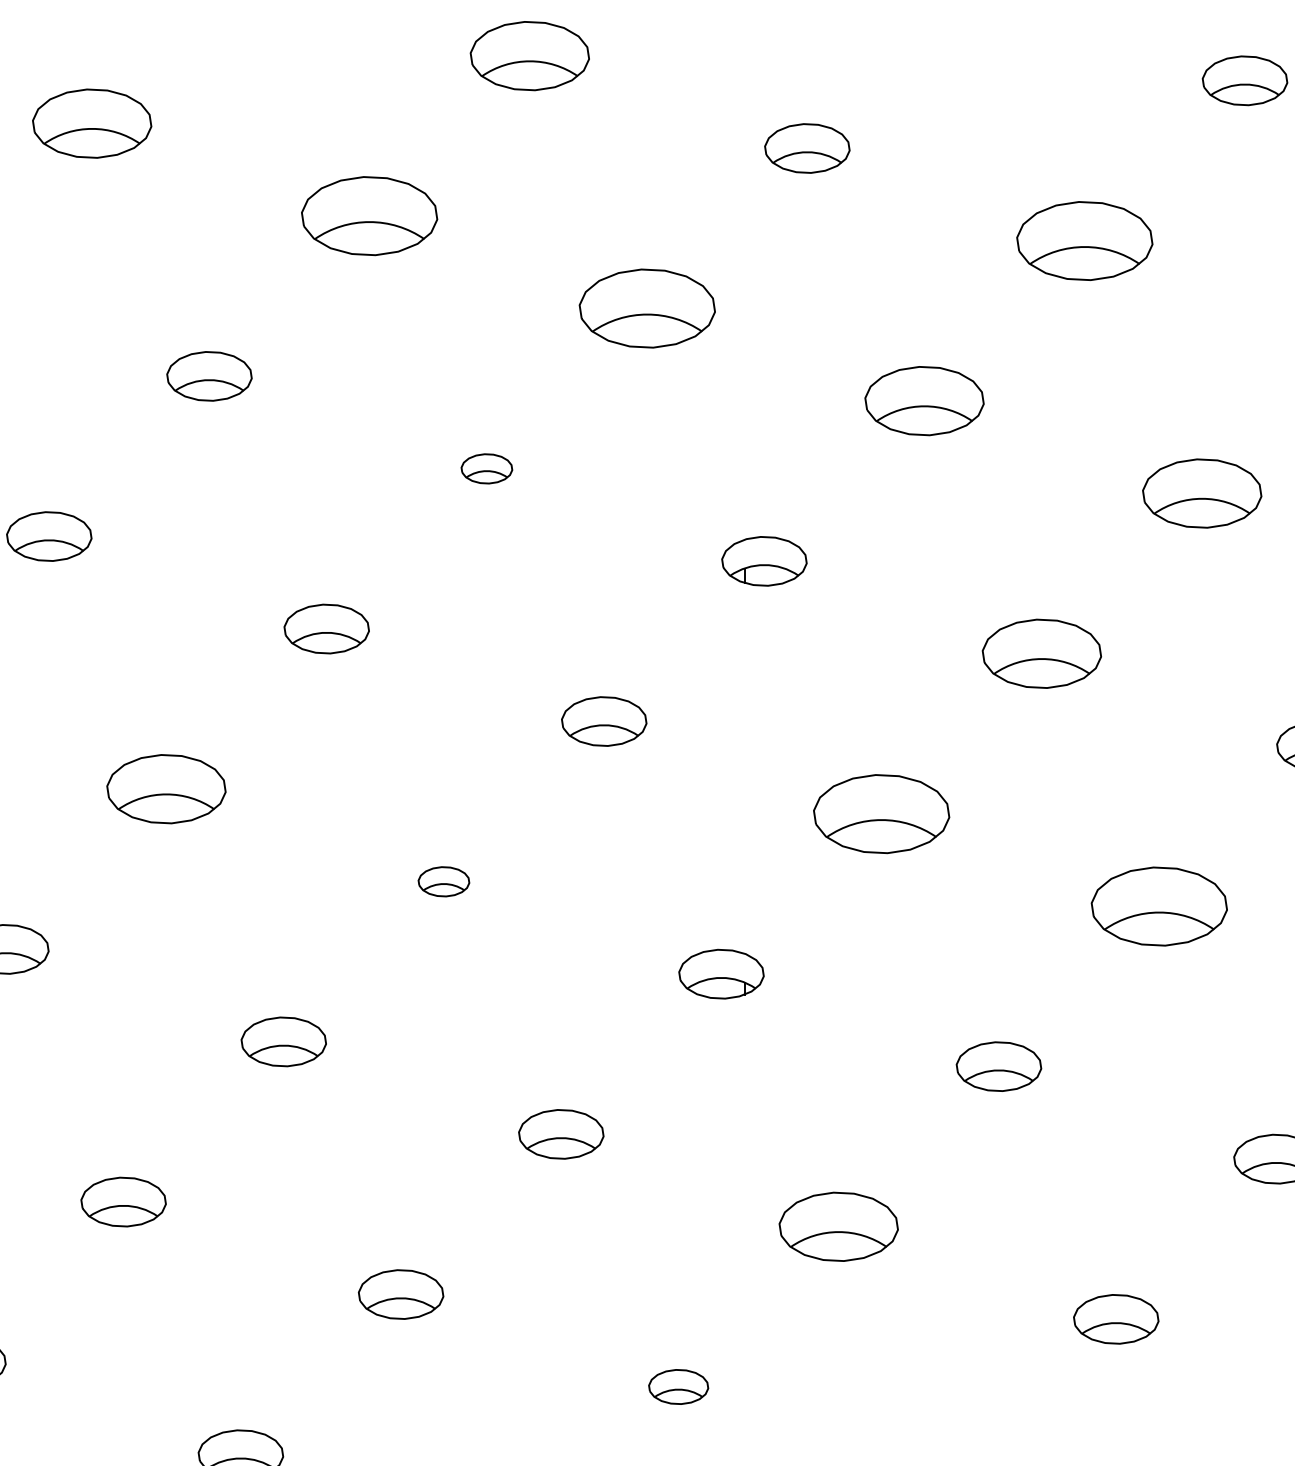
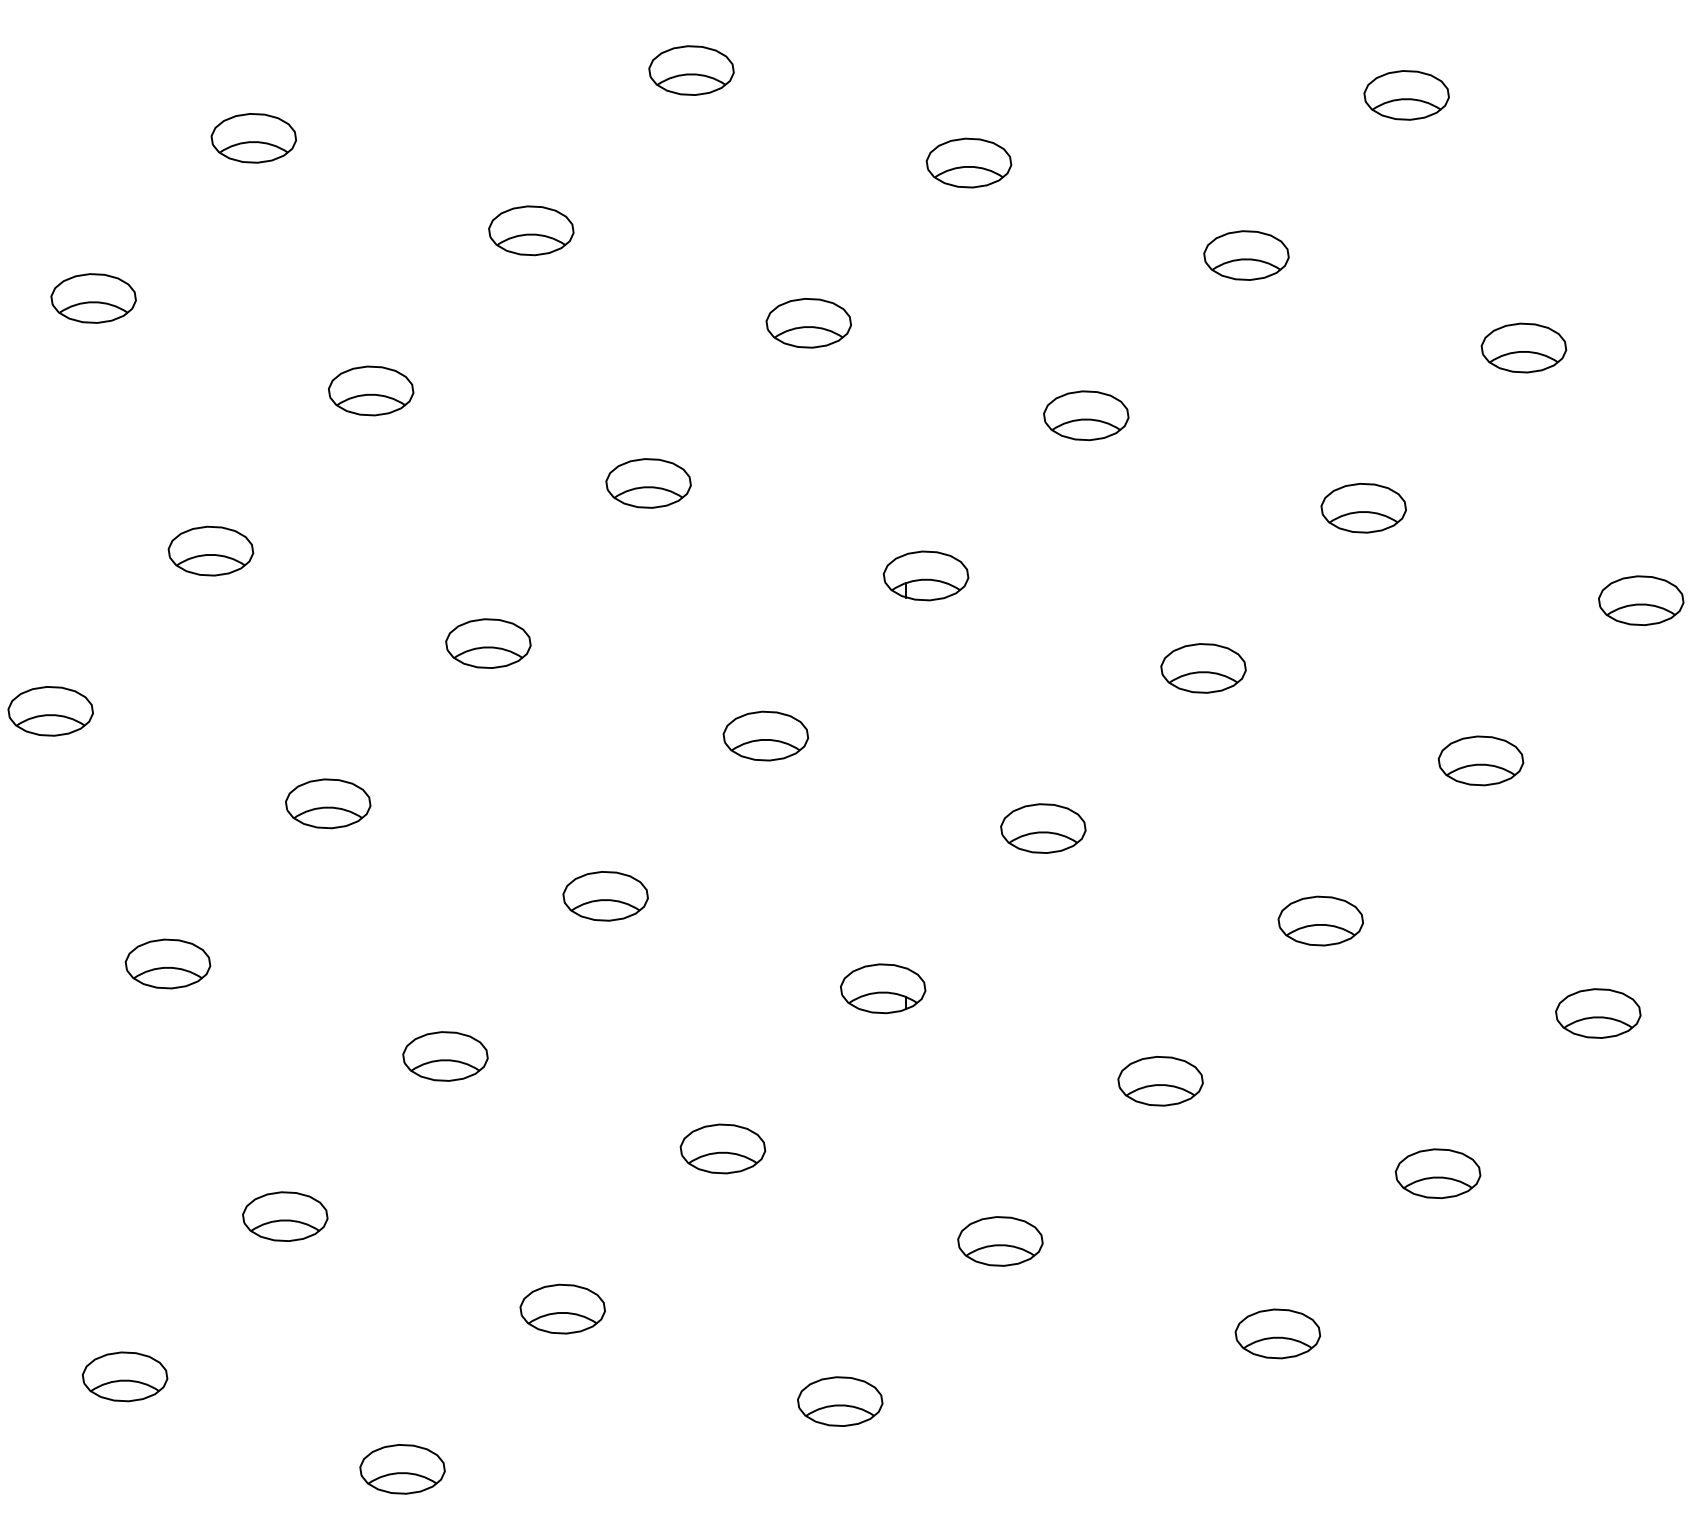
part: (529, 55) -> (691, 70), size x0.71
part: (91, 123) -> (253, 138), size x0.71
part: (369, 215) -> (531, 230), size x0.62
part: (1084, 240) -> (1246, 255), size x0.62
part: (646, 308) -> (808, 323), size x0.62
part: (924, 400) -> (1086, 415), size x0.71
part: (486, 468) -> (648, 483), size x1.67
part: (1201, 493) -> (1363, 508), size x0.71
part: (1041, 653) -> (1203, 668), size x0.71
part: (166, 788) -> (328, 803), size x0.71
part: (881, 813) -> (1043, 828), size x0.62
part: (443, 881) -> (605, 896), size x1.67
part: (1158, 905) -> (1320, 920), size x0.62
part: (838, 1226) -> (1000, 1241), size x0.71
part: (678, 1386) -> (840, 1401), size x1.43

